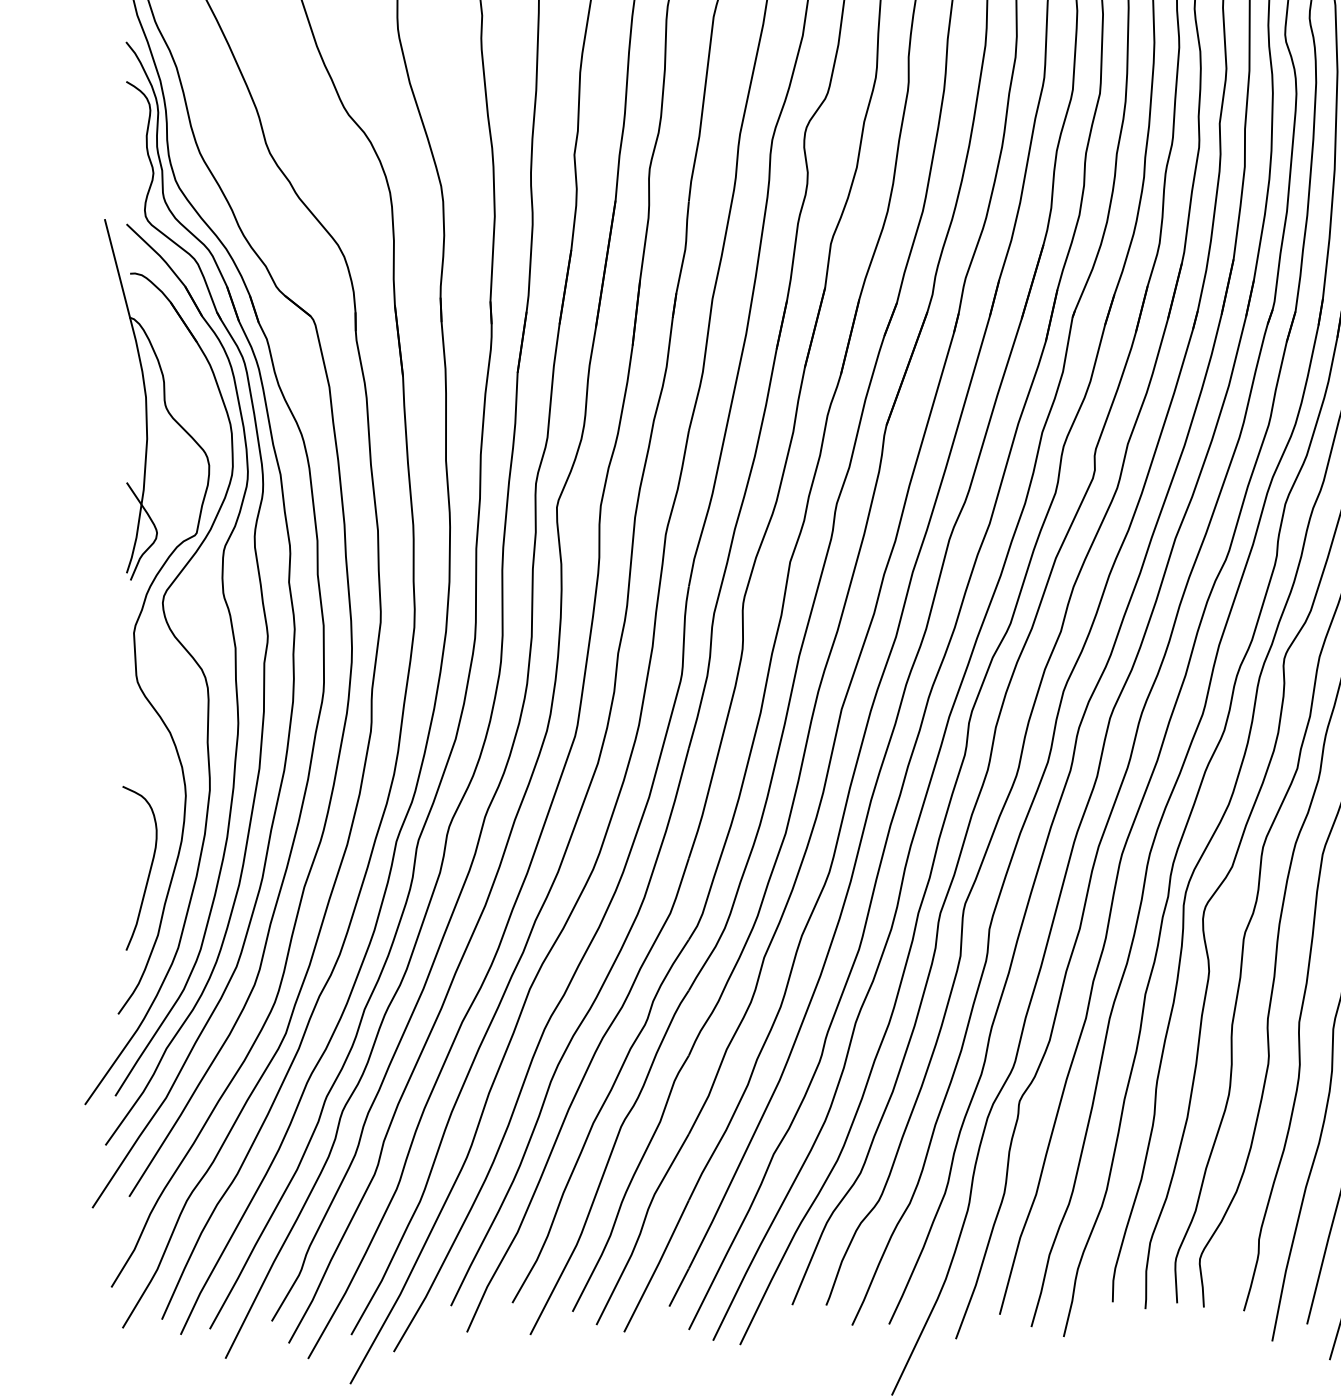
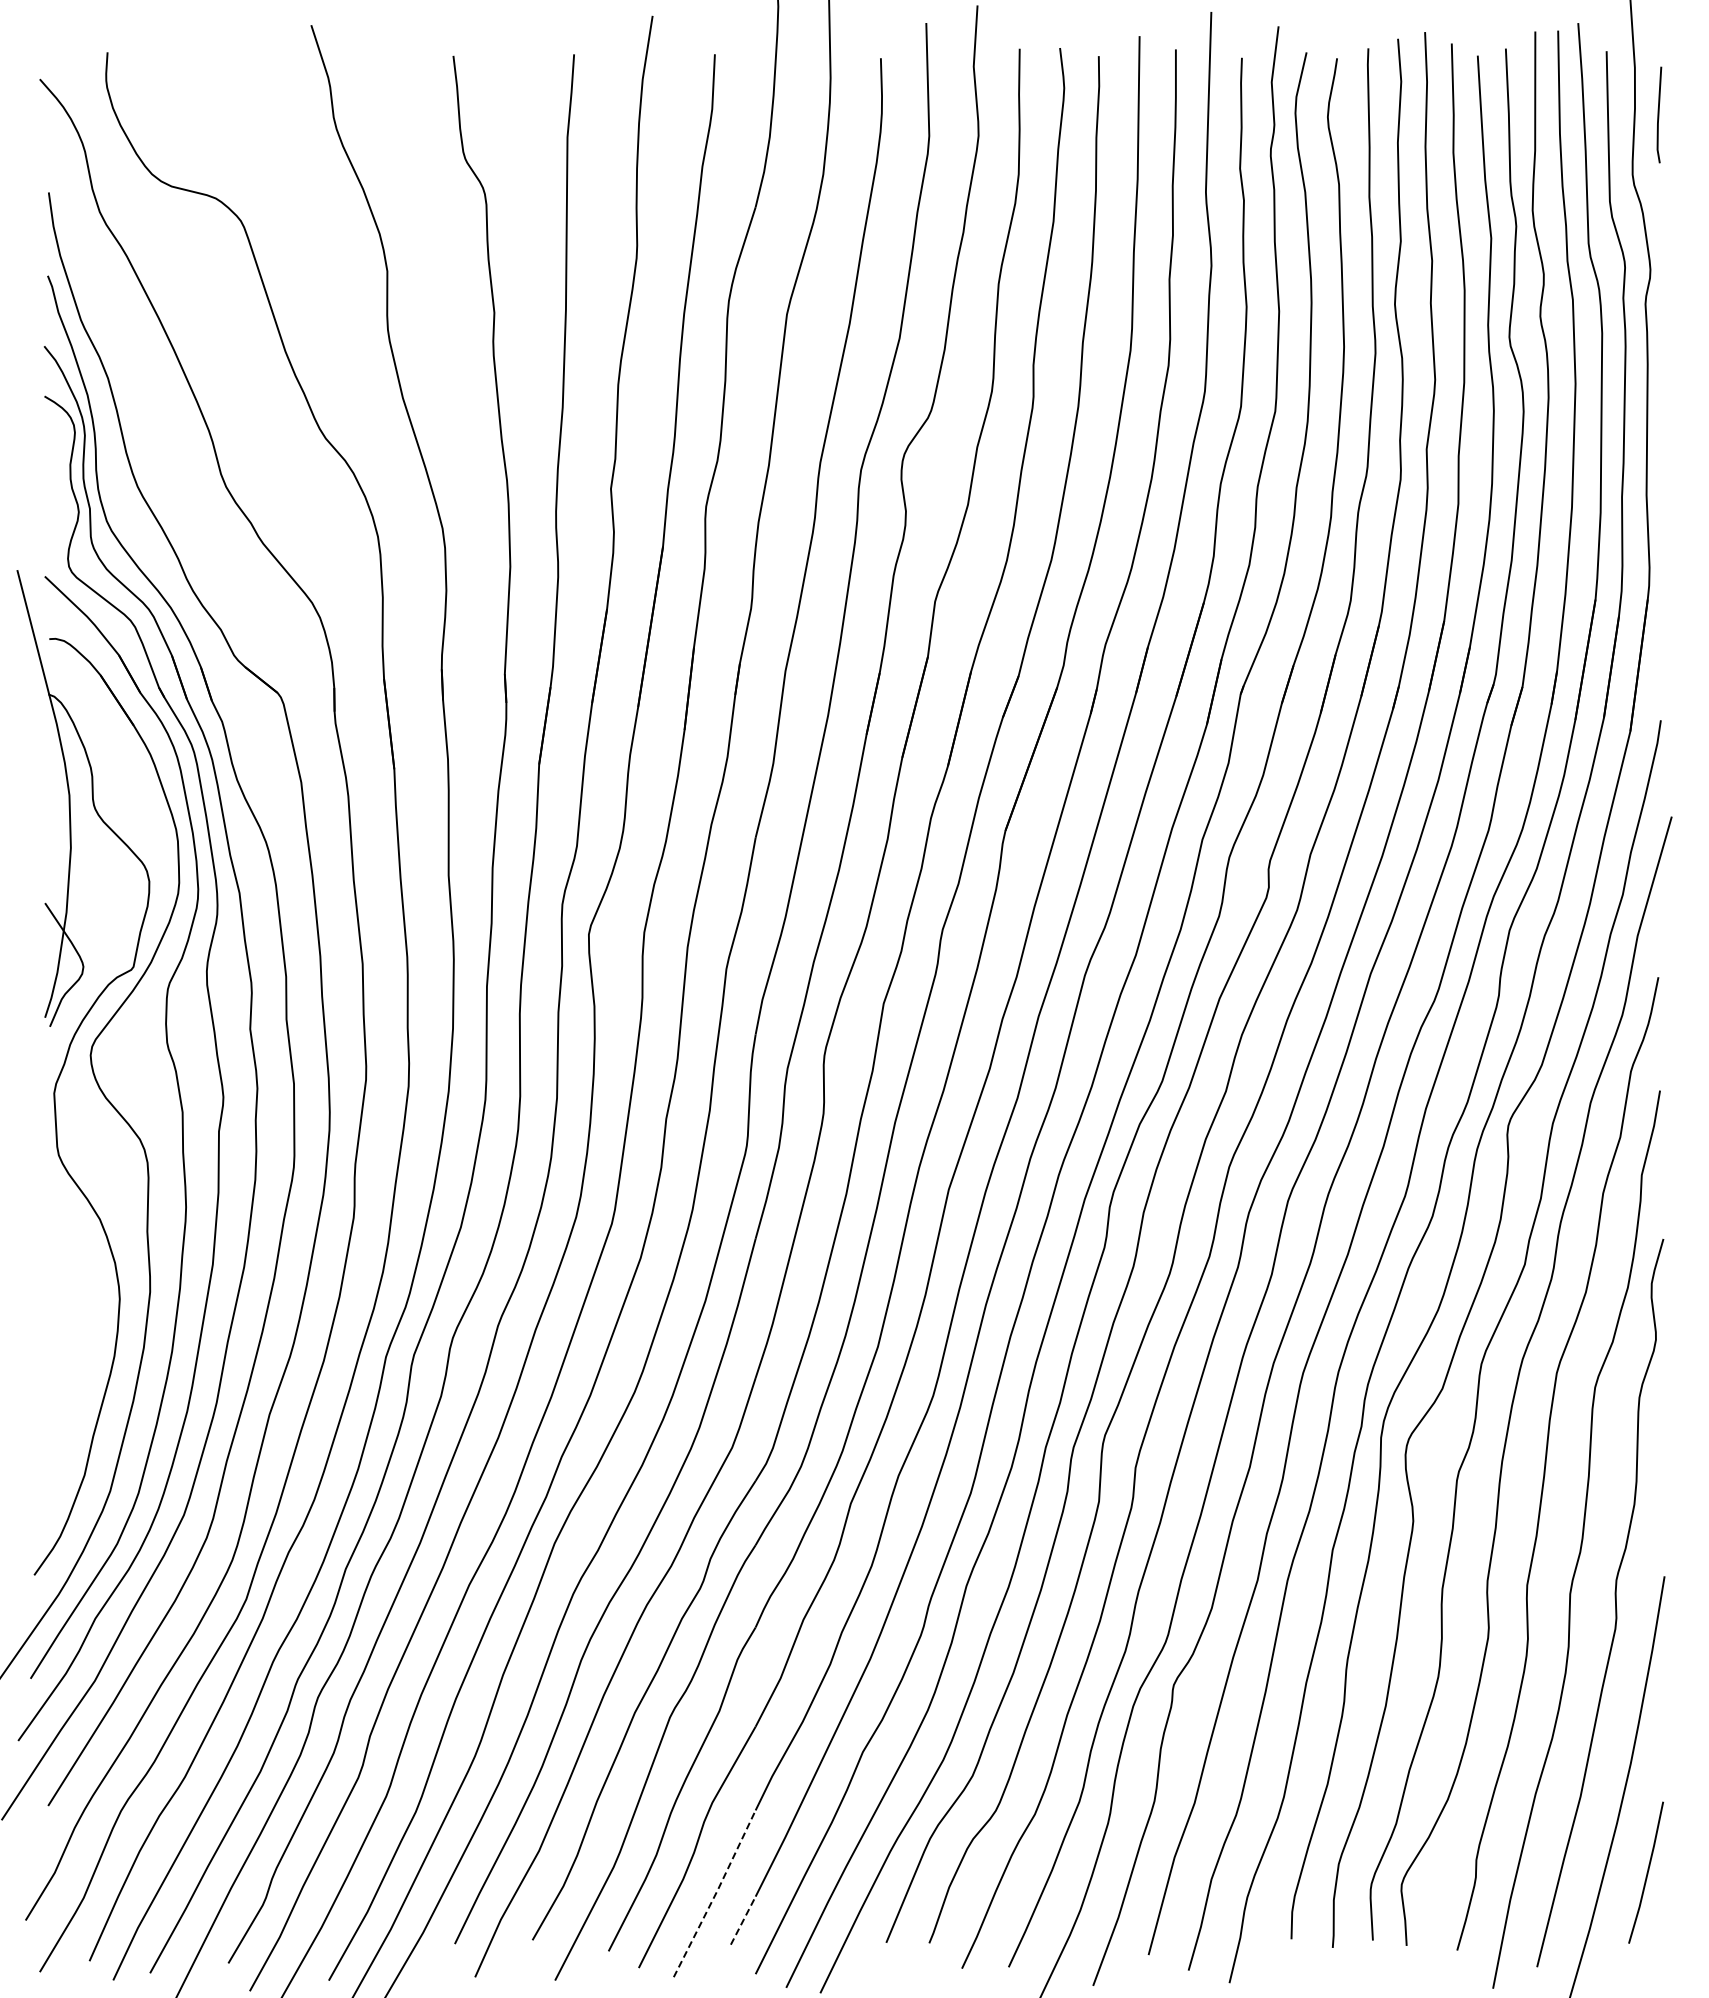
curve: (149, 871) -> (73, 1394), removed
line: (657, 1266) -> (715, 1893), solid -> dashed
line: (679, 1287) -> (743, 1920), solid -> dashed

